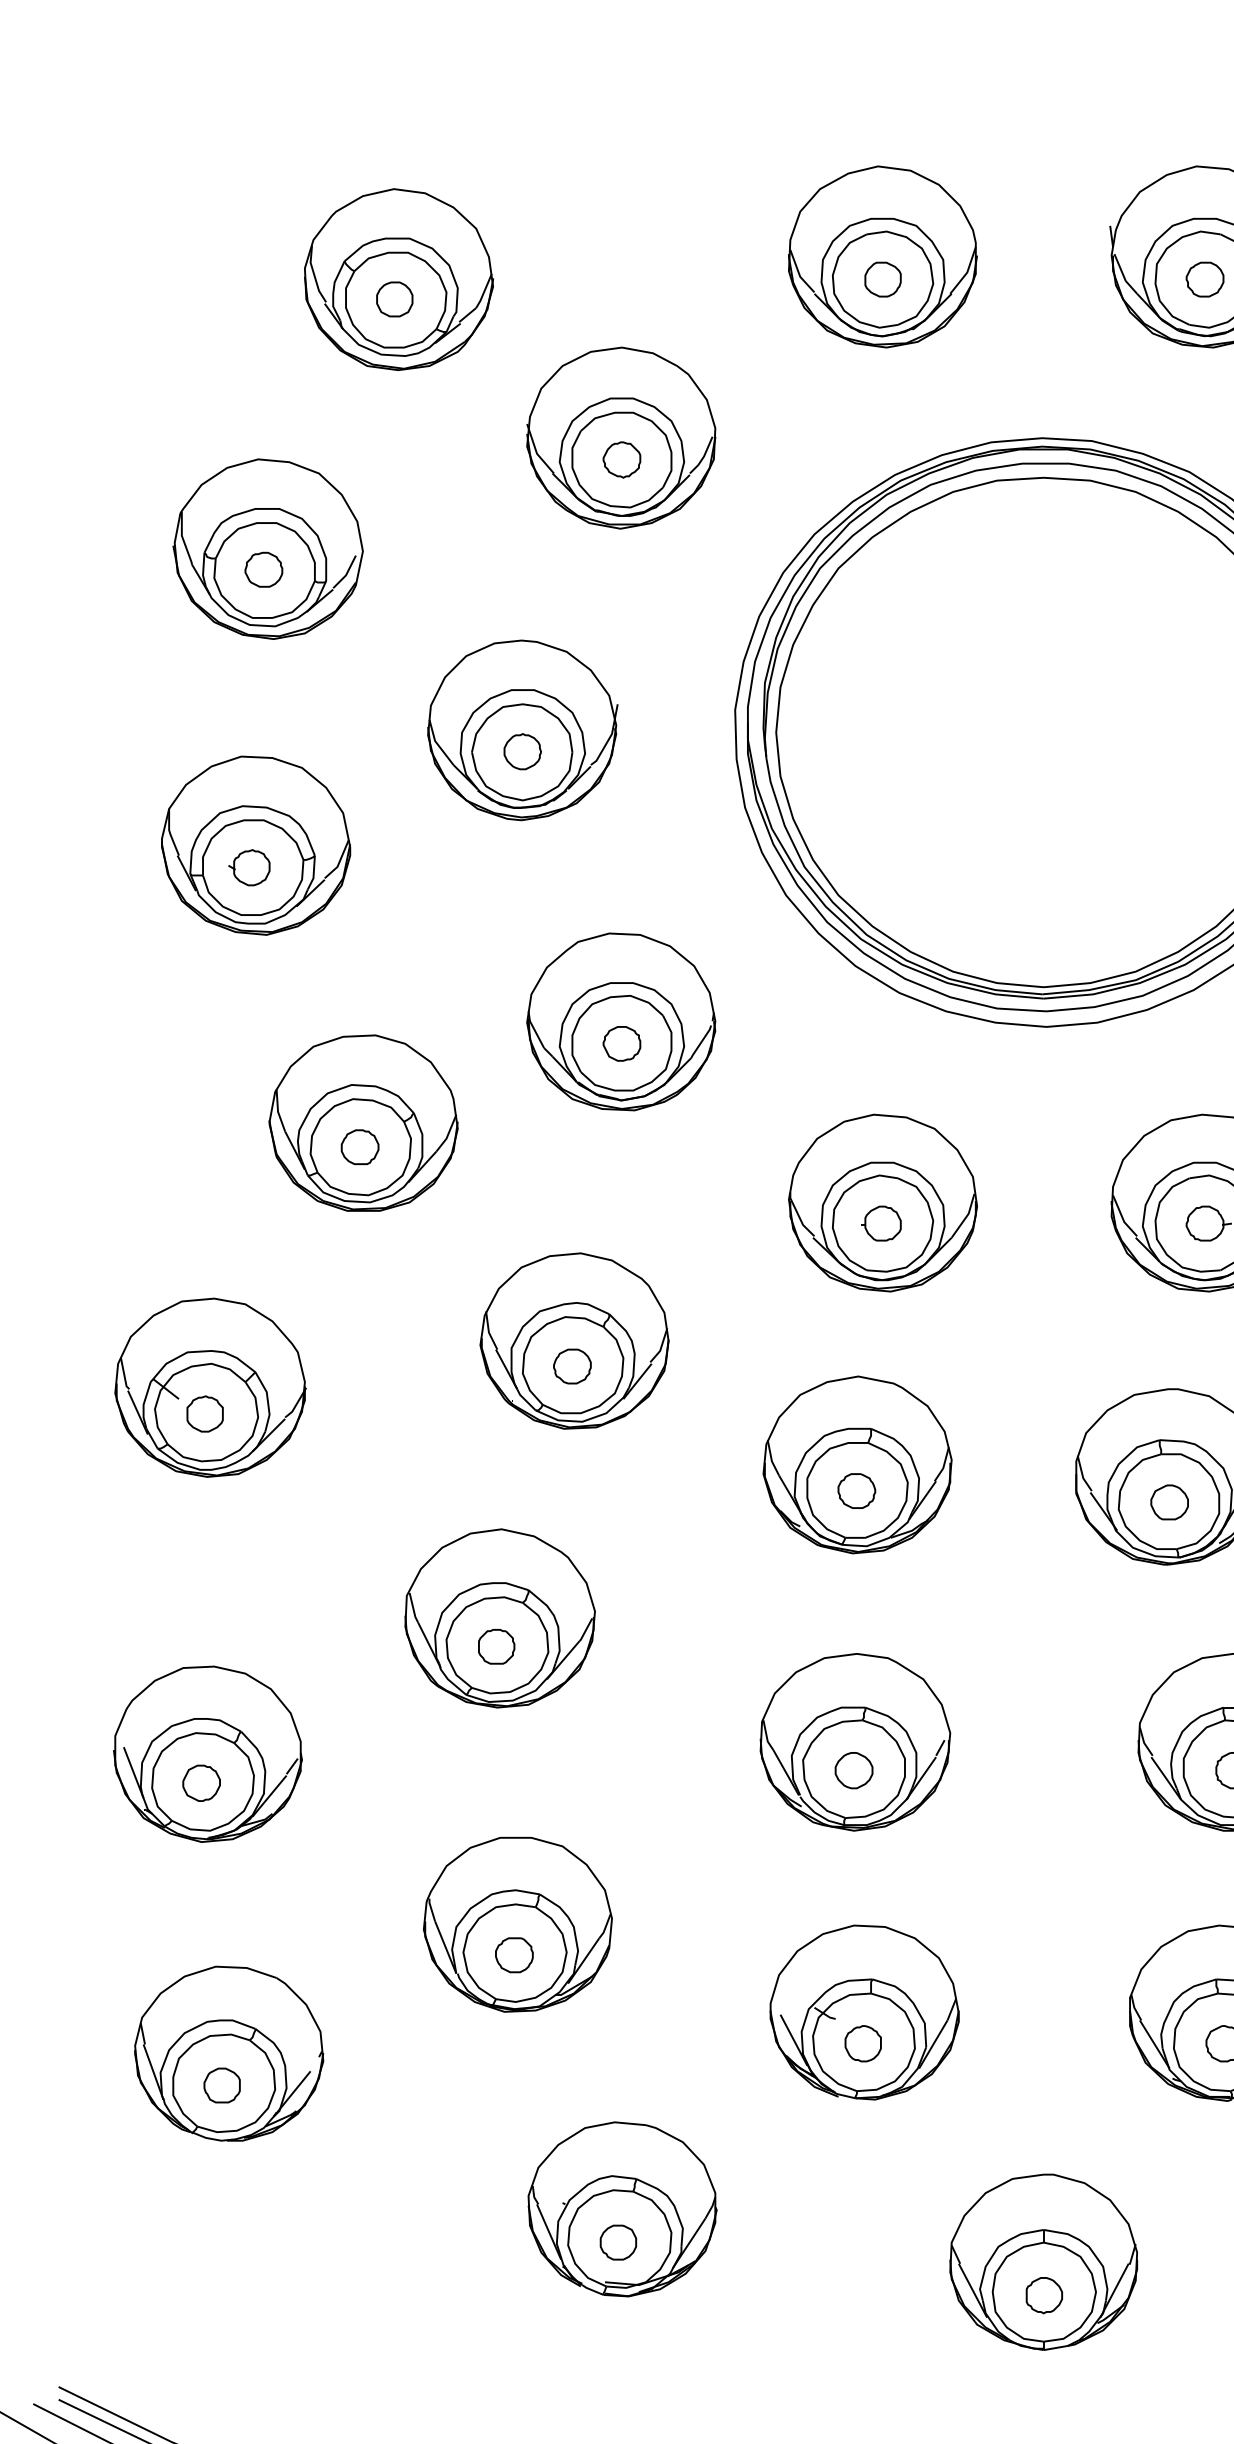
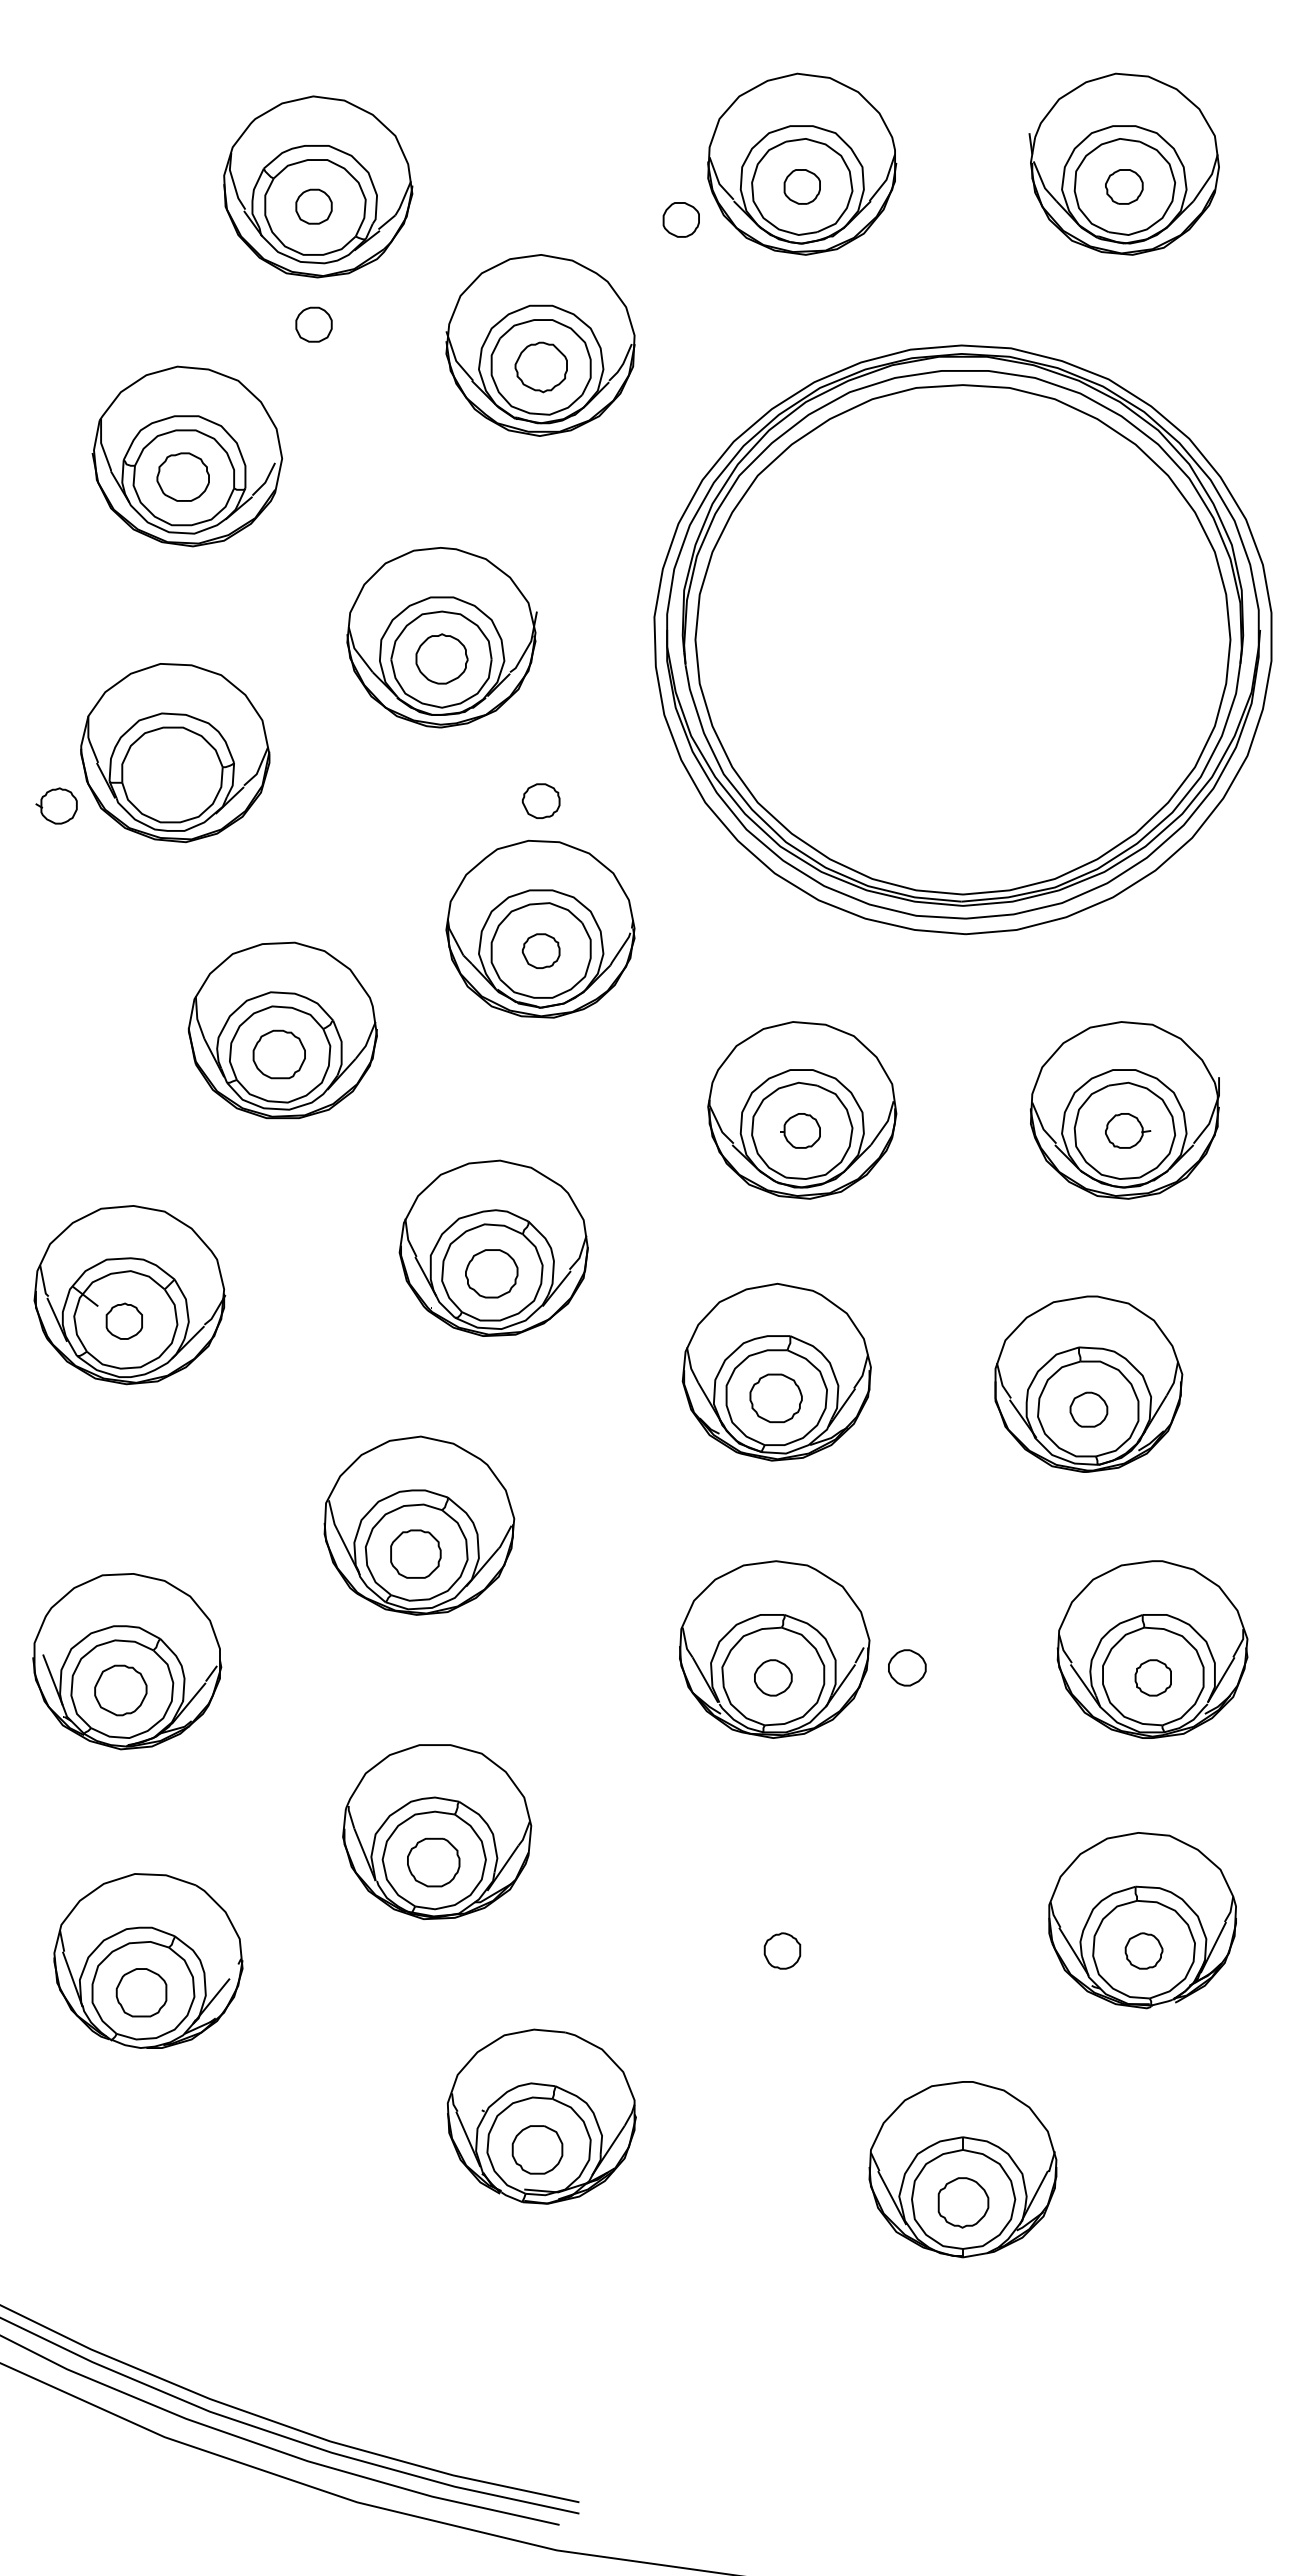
part: (761, 312) -> (680, 219), added
part: (394, 417) -> (313, 324), added
part: (621, 459) -> (540, 366), size x1.4
part: (263, 569) -> (182, 476), size x1.4
part: (522, 751) -> (441, 658), size x1.4
part: (249, 867) -> (56, 805), moved
part: (621, 893) -> (540, 800), added
part: (360, 1147) -> (279, 1054), size x1.4
part: (572, 1366) -> (491, 1273), size x1.4
part: (856, 1491) -> (775, 1398), size x1.4
part: (496, 1646) -> (415, 1553), size x1.4
part: (988, 1760) -> (907, 1667), added
part: (201, 1783) -> (120, 1690), size x1.4
part: (514, 1955) -> (433, 1862), size x1.4
part: (864, 2012) -> (783, 1919), removed
part: (221, 2085) -> (140, 1992), size x1.4
part: (618, 2242) -> (537, 2149), size x1.4
part: (1044, 2295) -> (963, 2202), size x1.4

